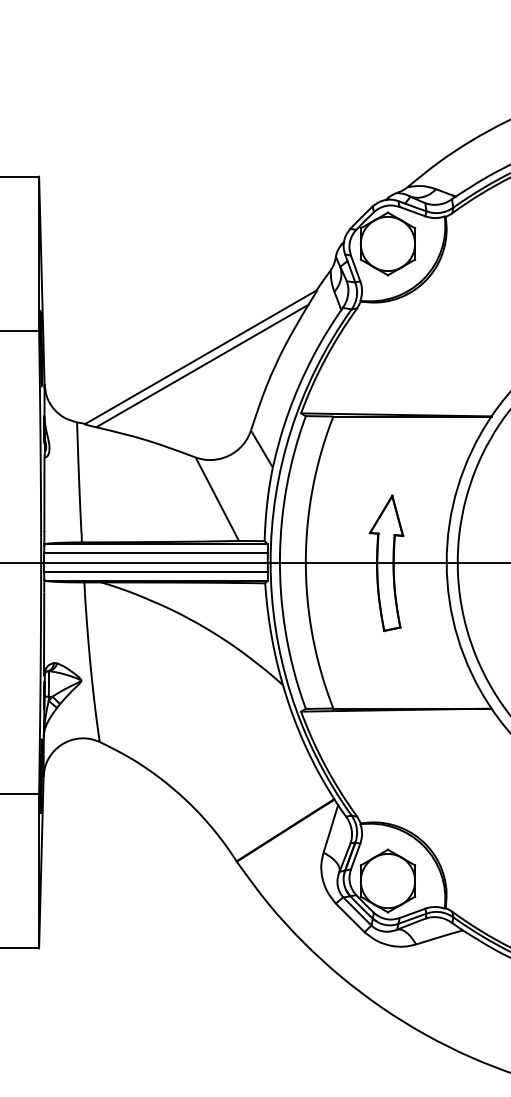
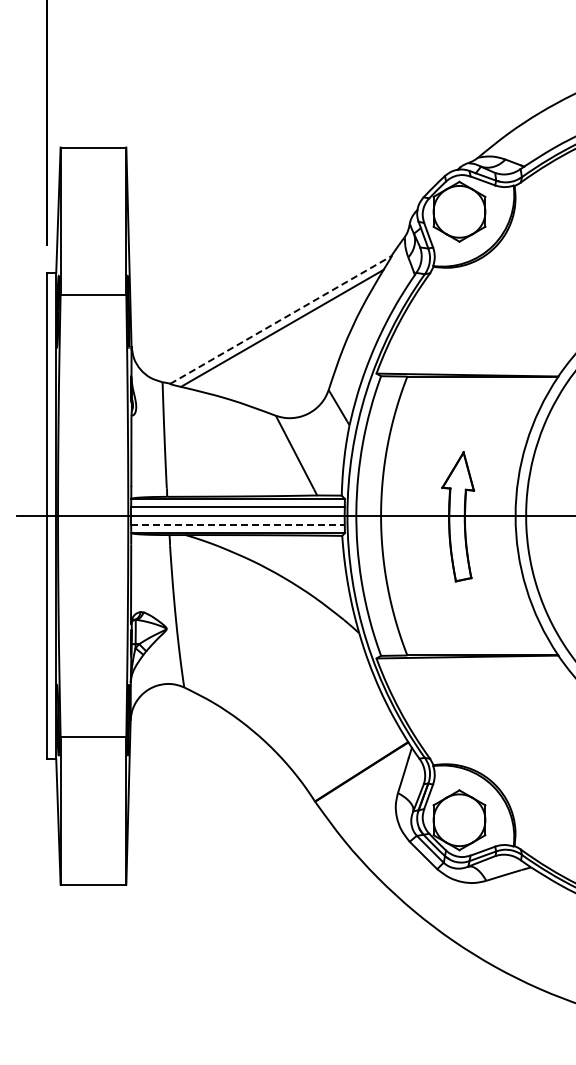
line: (200, 356) -> (280, 319), solid -> dashed
line: (156, 572) -> (238, 525), solid -> dashed

